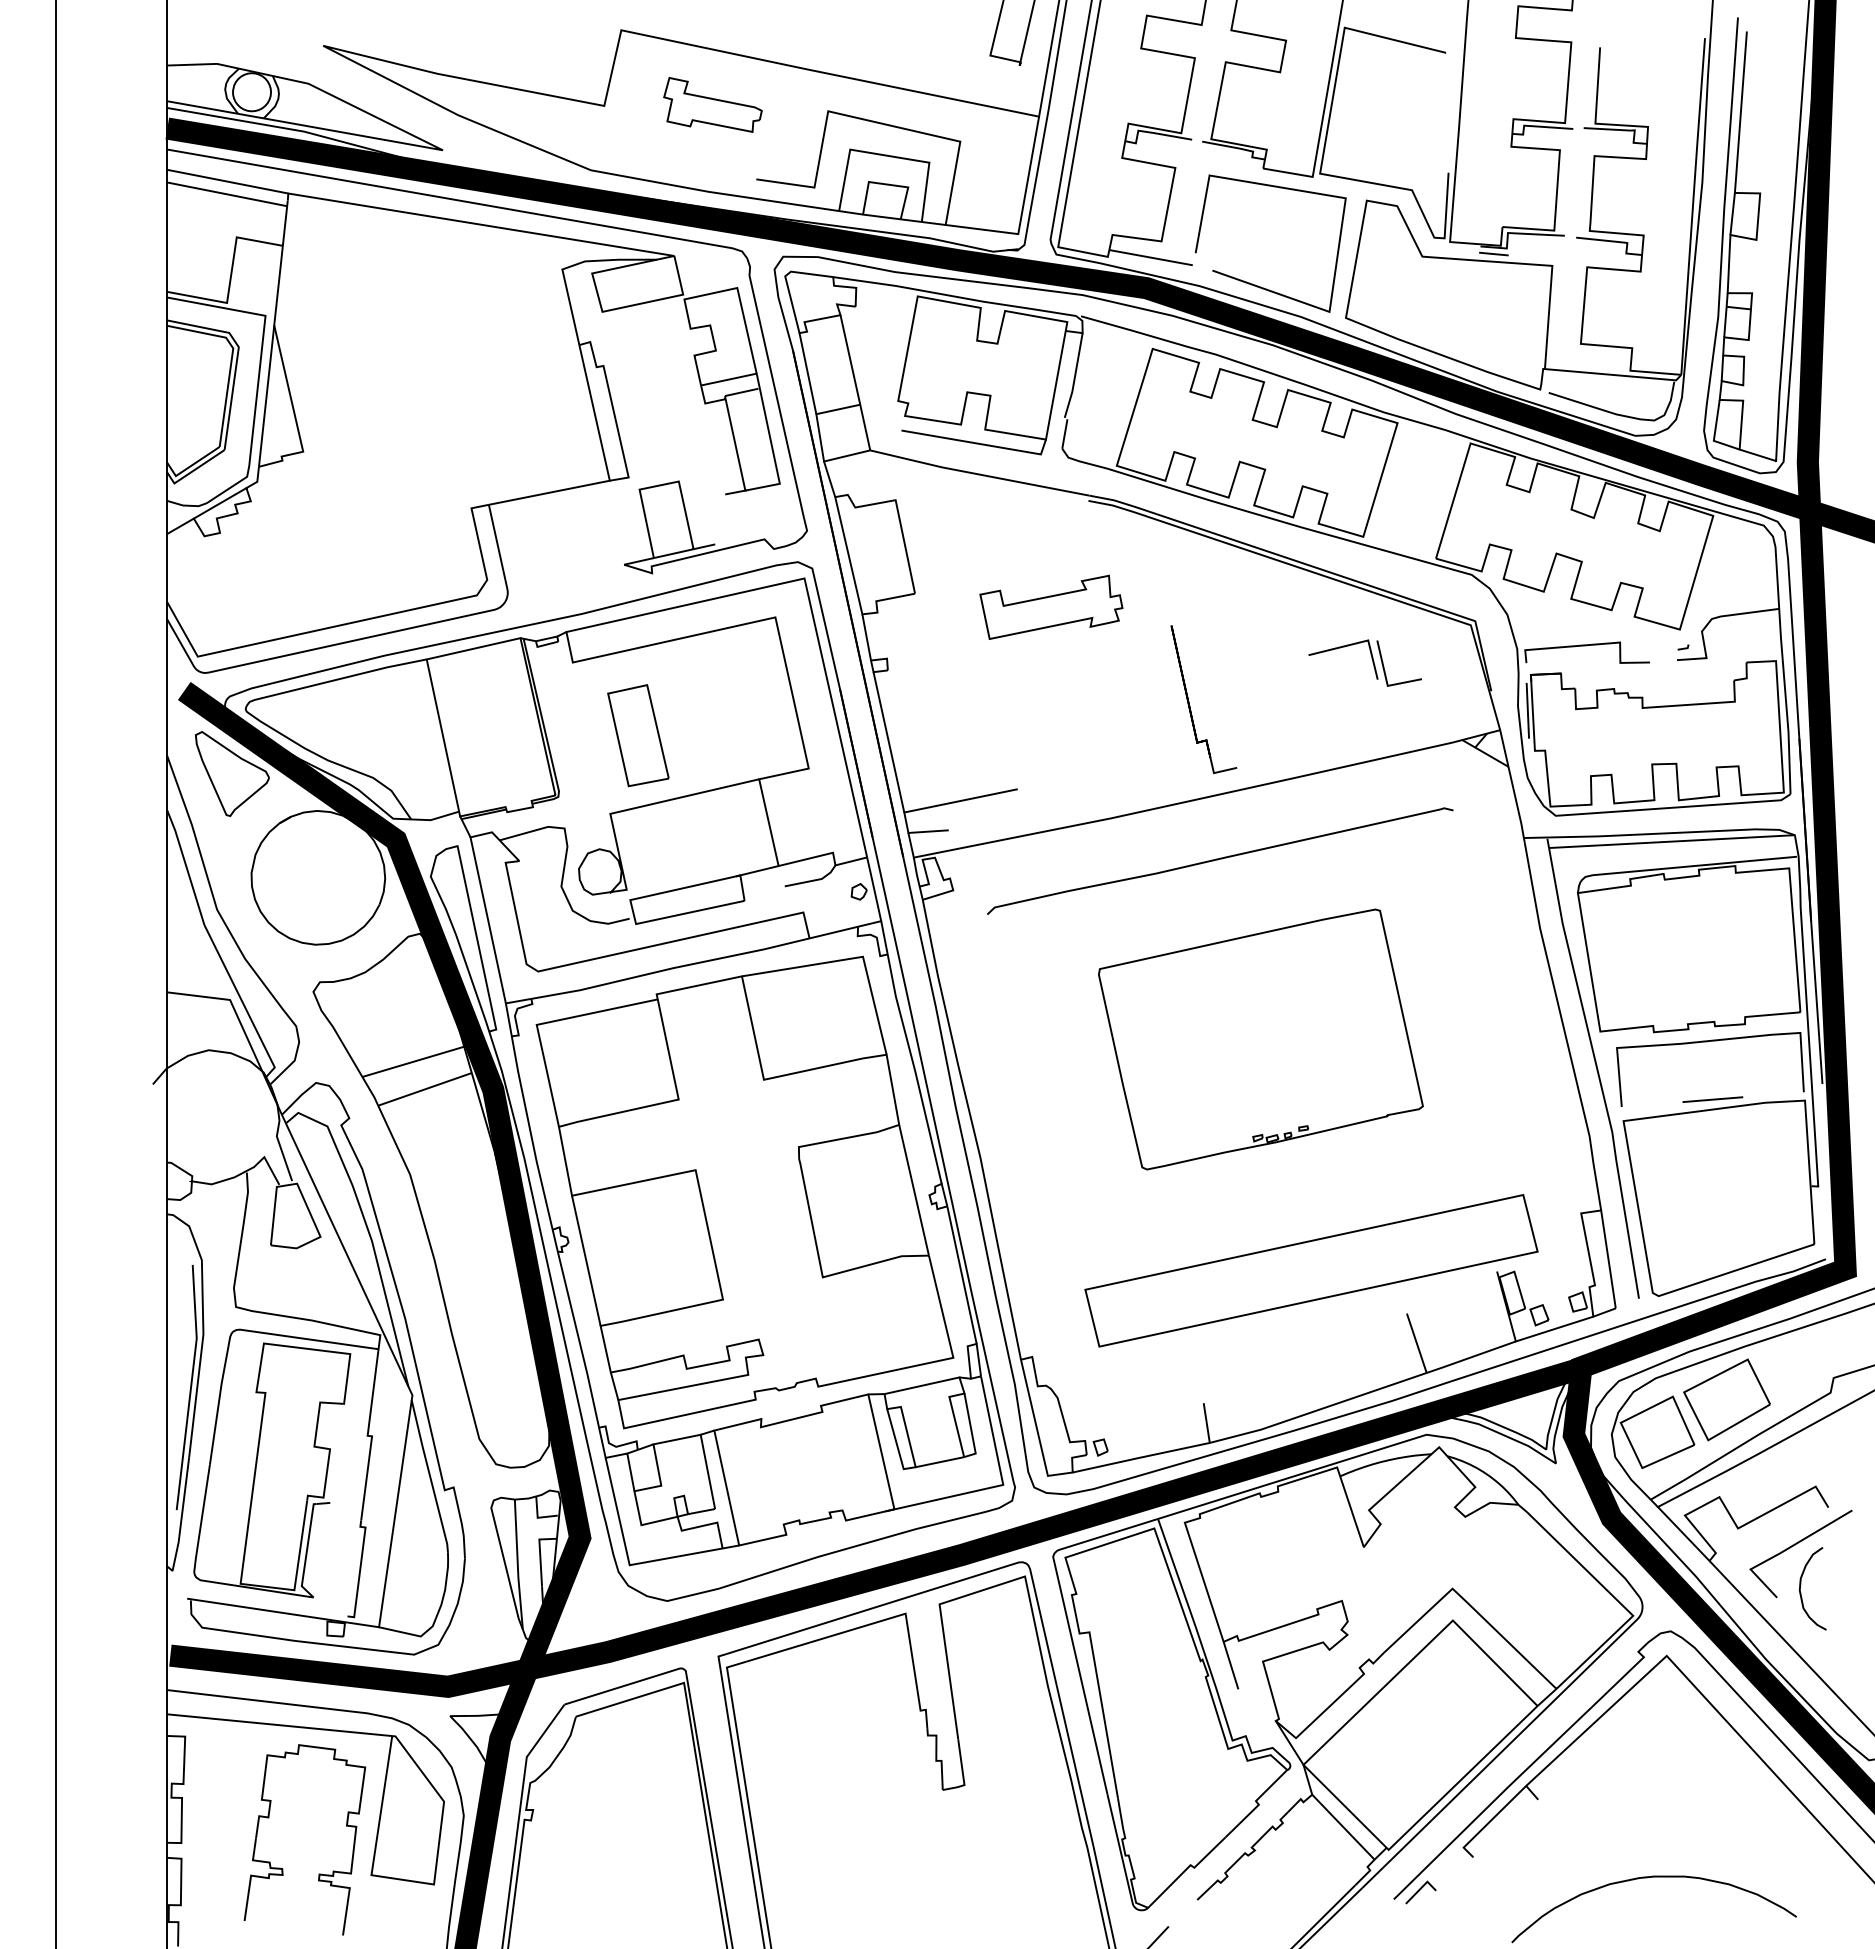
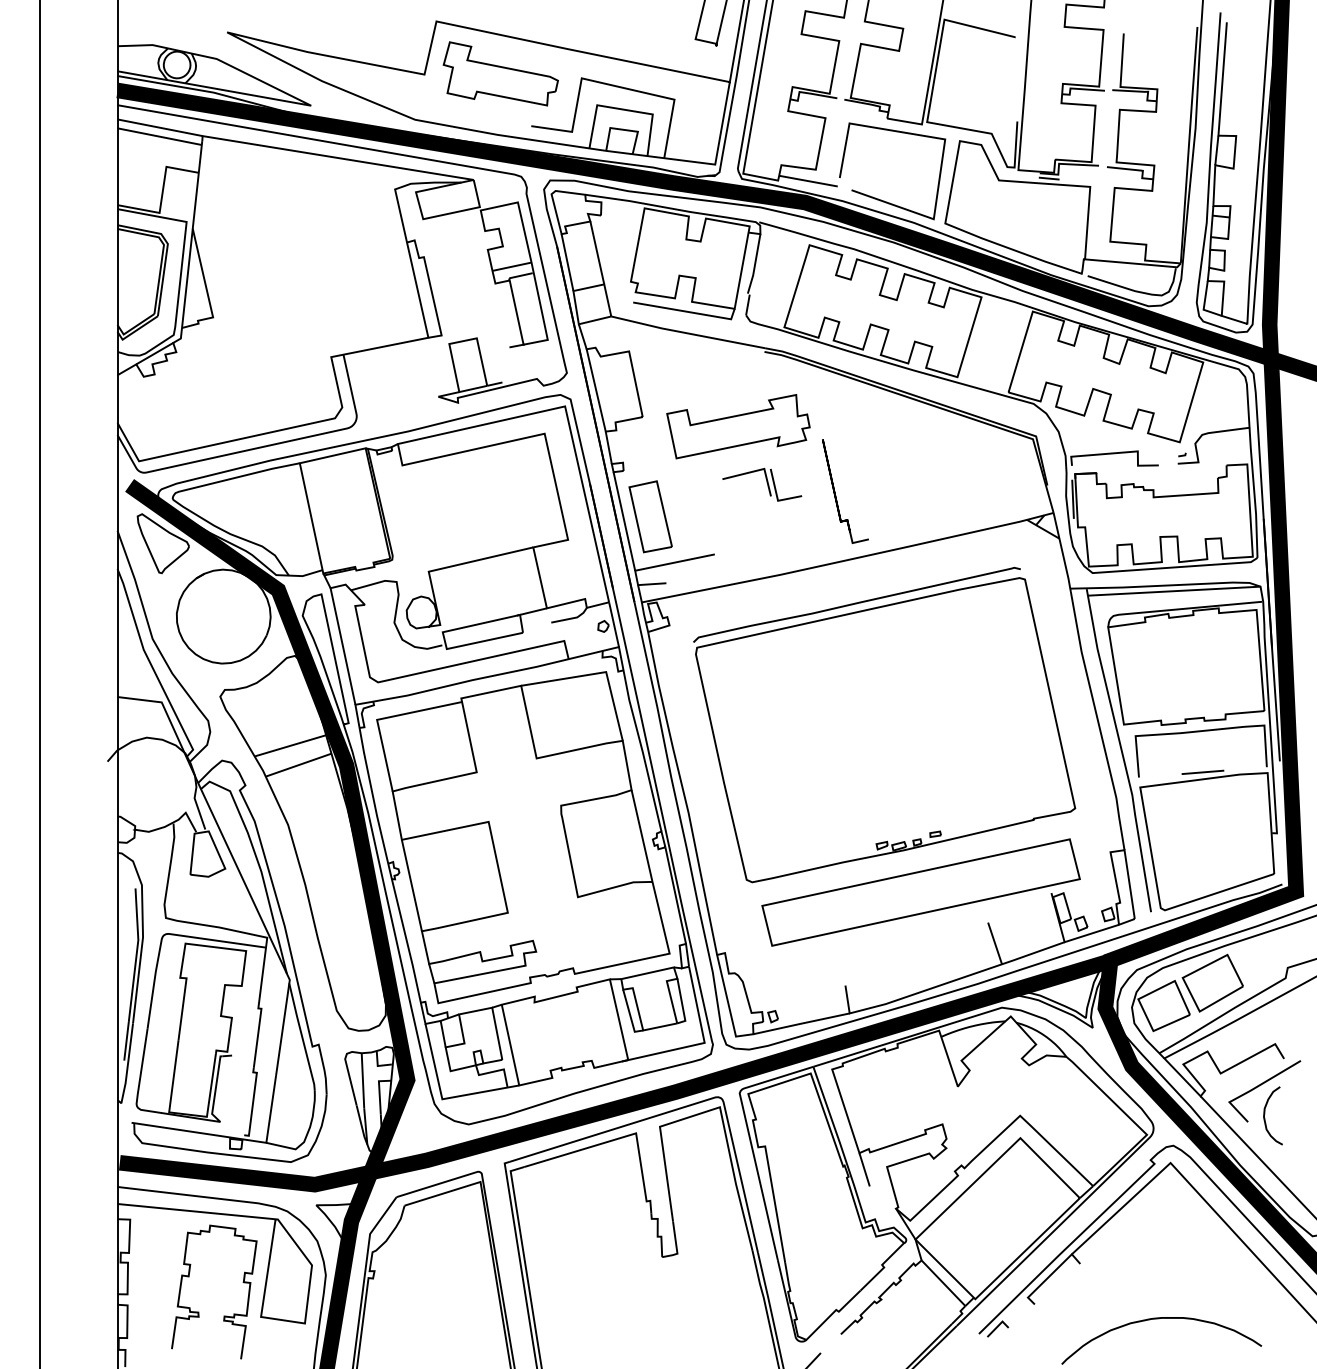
part: (712, 104) -> (500, 73), size x1.67
part: (1051, 607) -> (738, 426), size x1.43
part: (1371, 659) -> (766, 482), moved
part: (638, 735) -> (650, 516), moved
part: (1260, 1039) -> (885, 730), size x1.67

